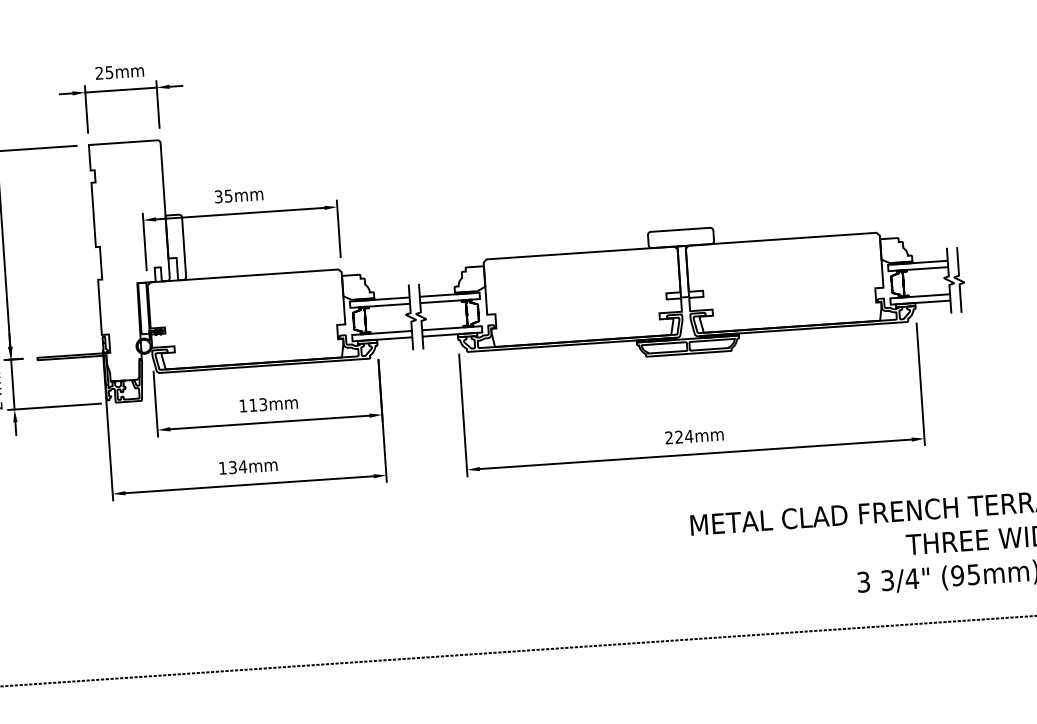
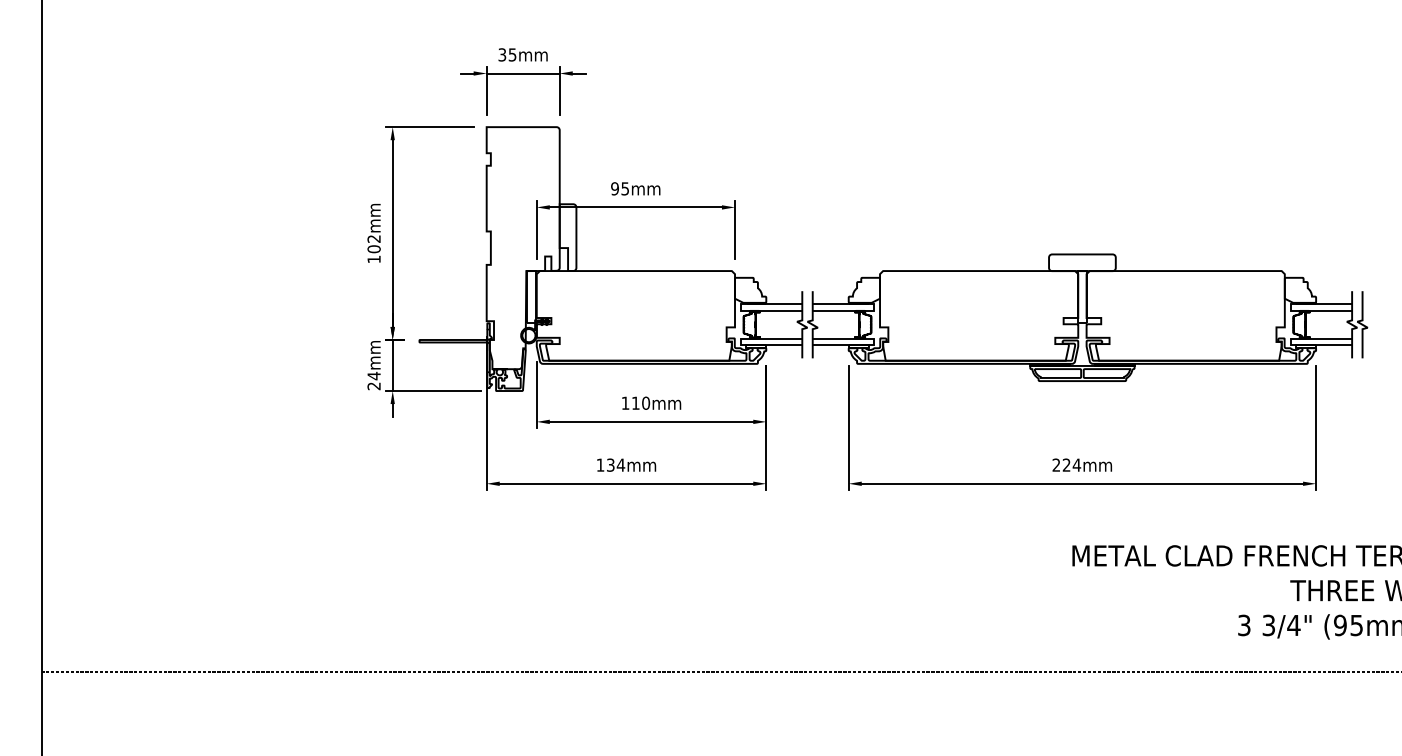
text: (99, 72) -> (502, 54), 25mm -> 35mm
text: (218, 196) -> (614, 188), 35mm -> 95mm
text: (263, 403) -> (646, 402), 113mm -> 110mm

